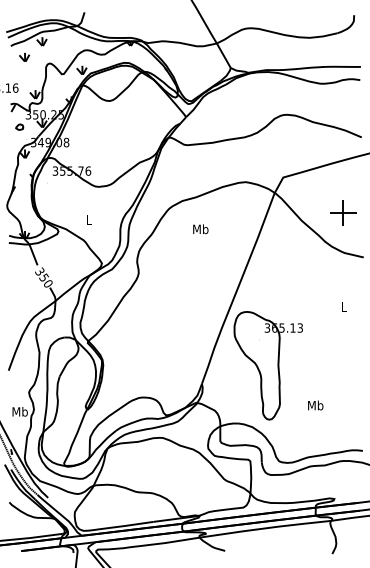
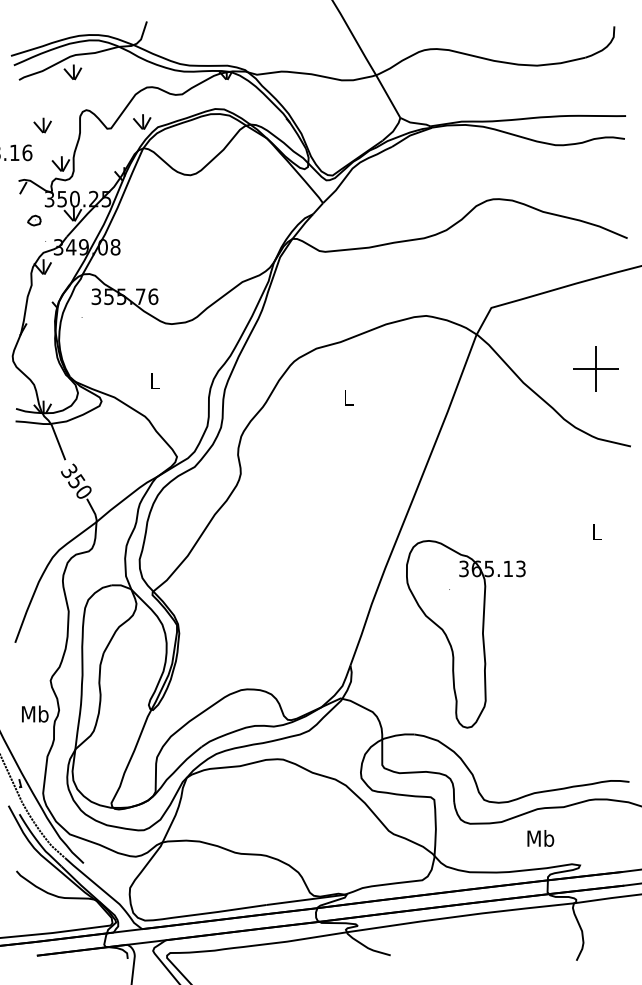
part: (24, 57) -> (42, 125), moved
text: (200, 229) -> (347, 397), Mb -> L
text: (315, 405) -> (540, 838), moved

